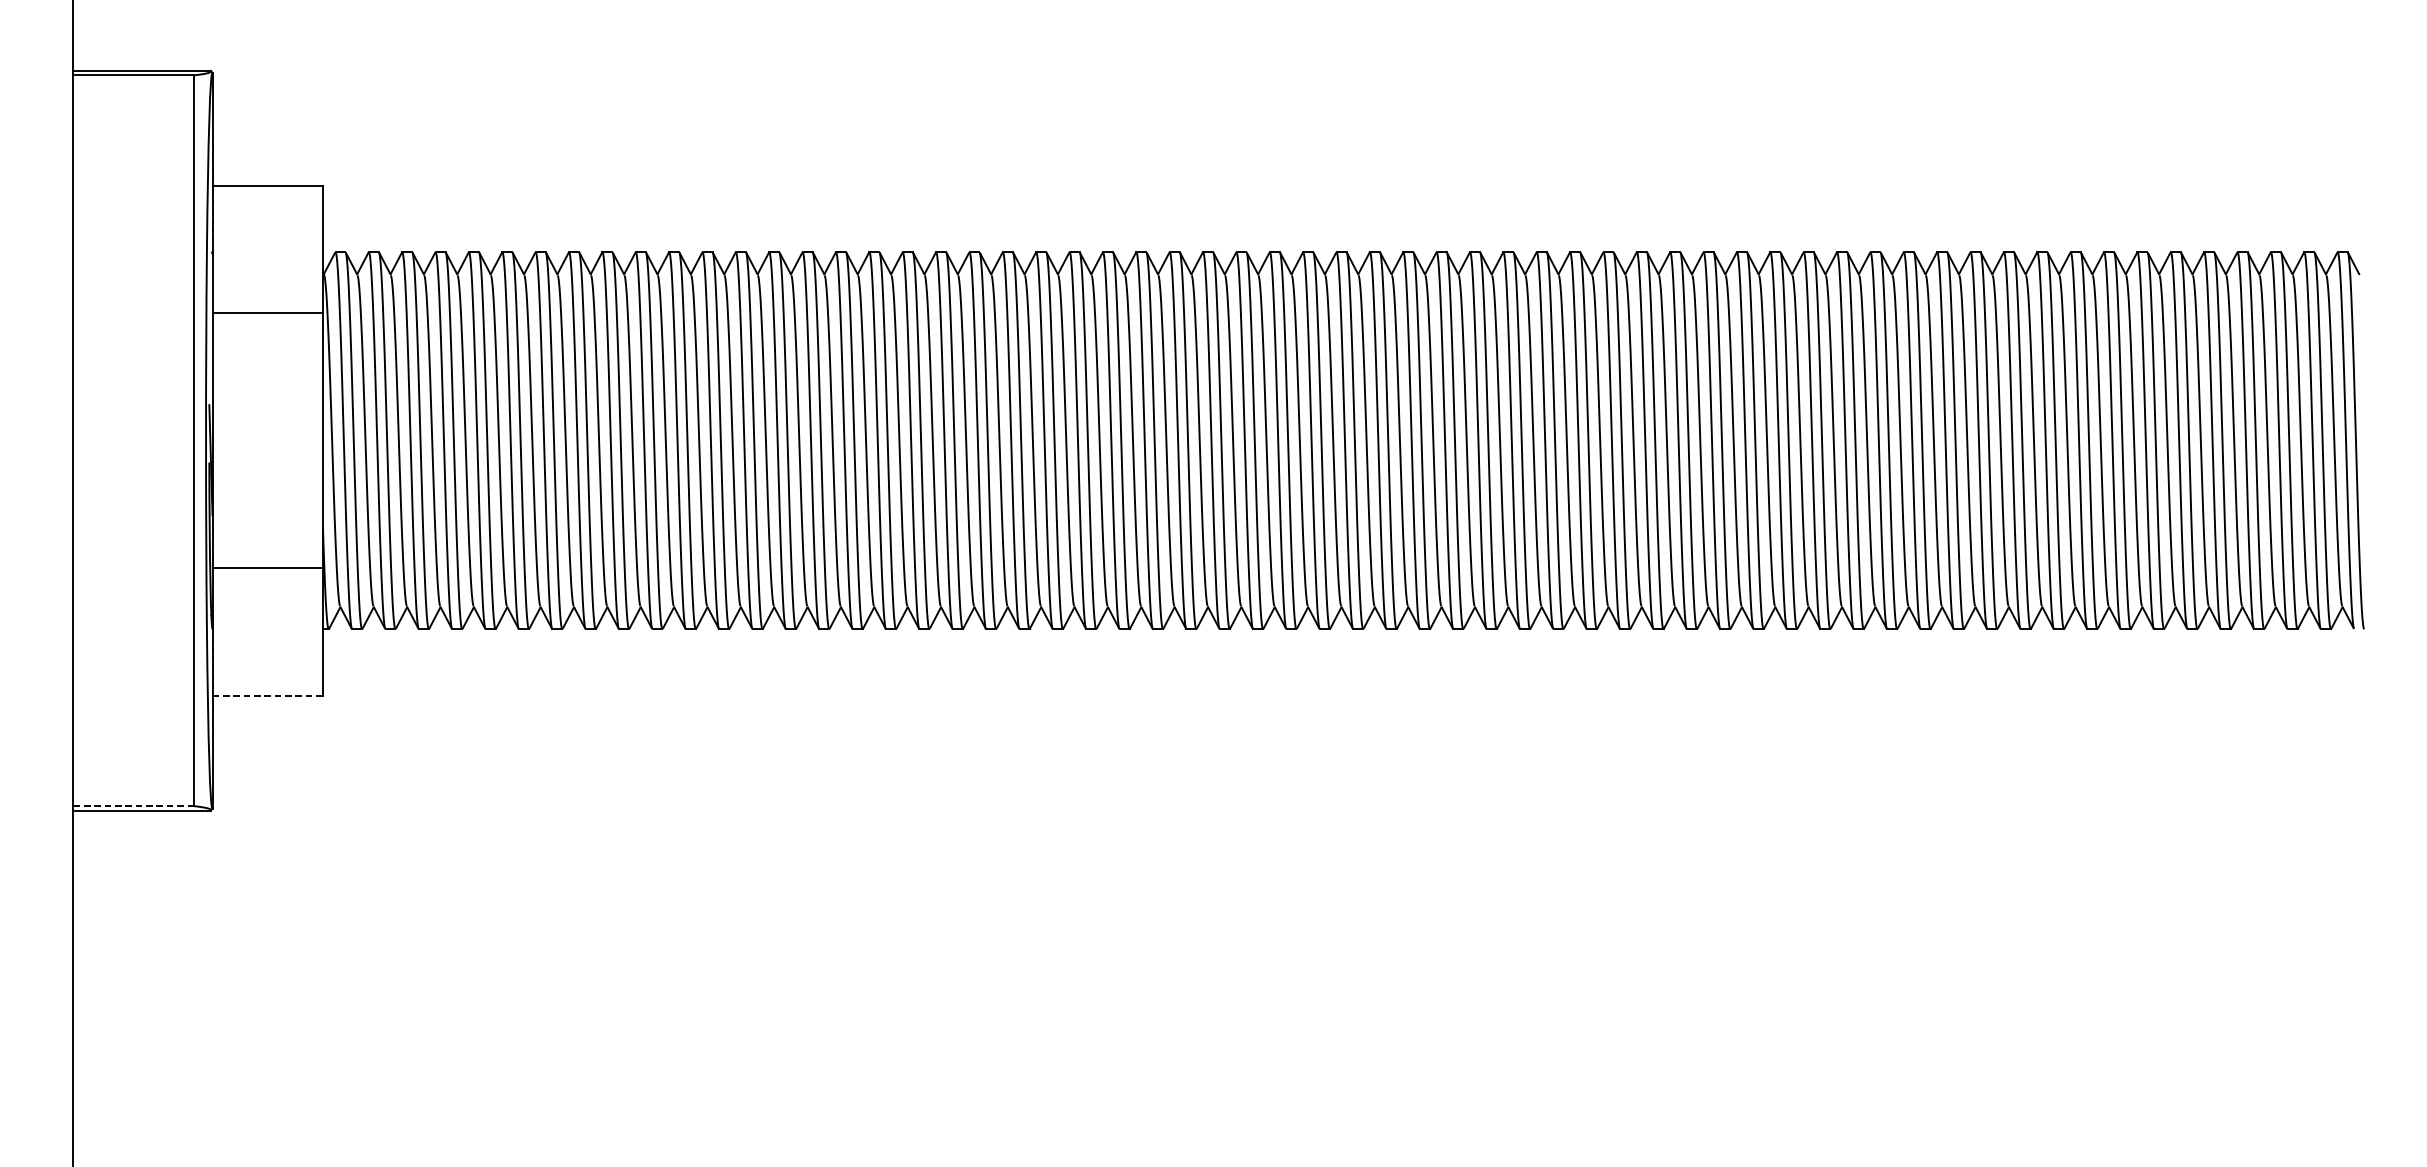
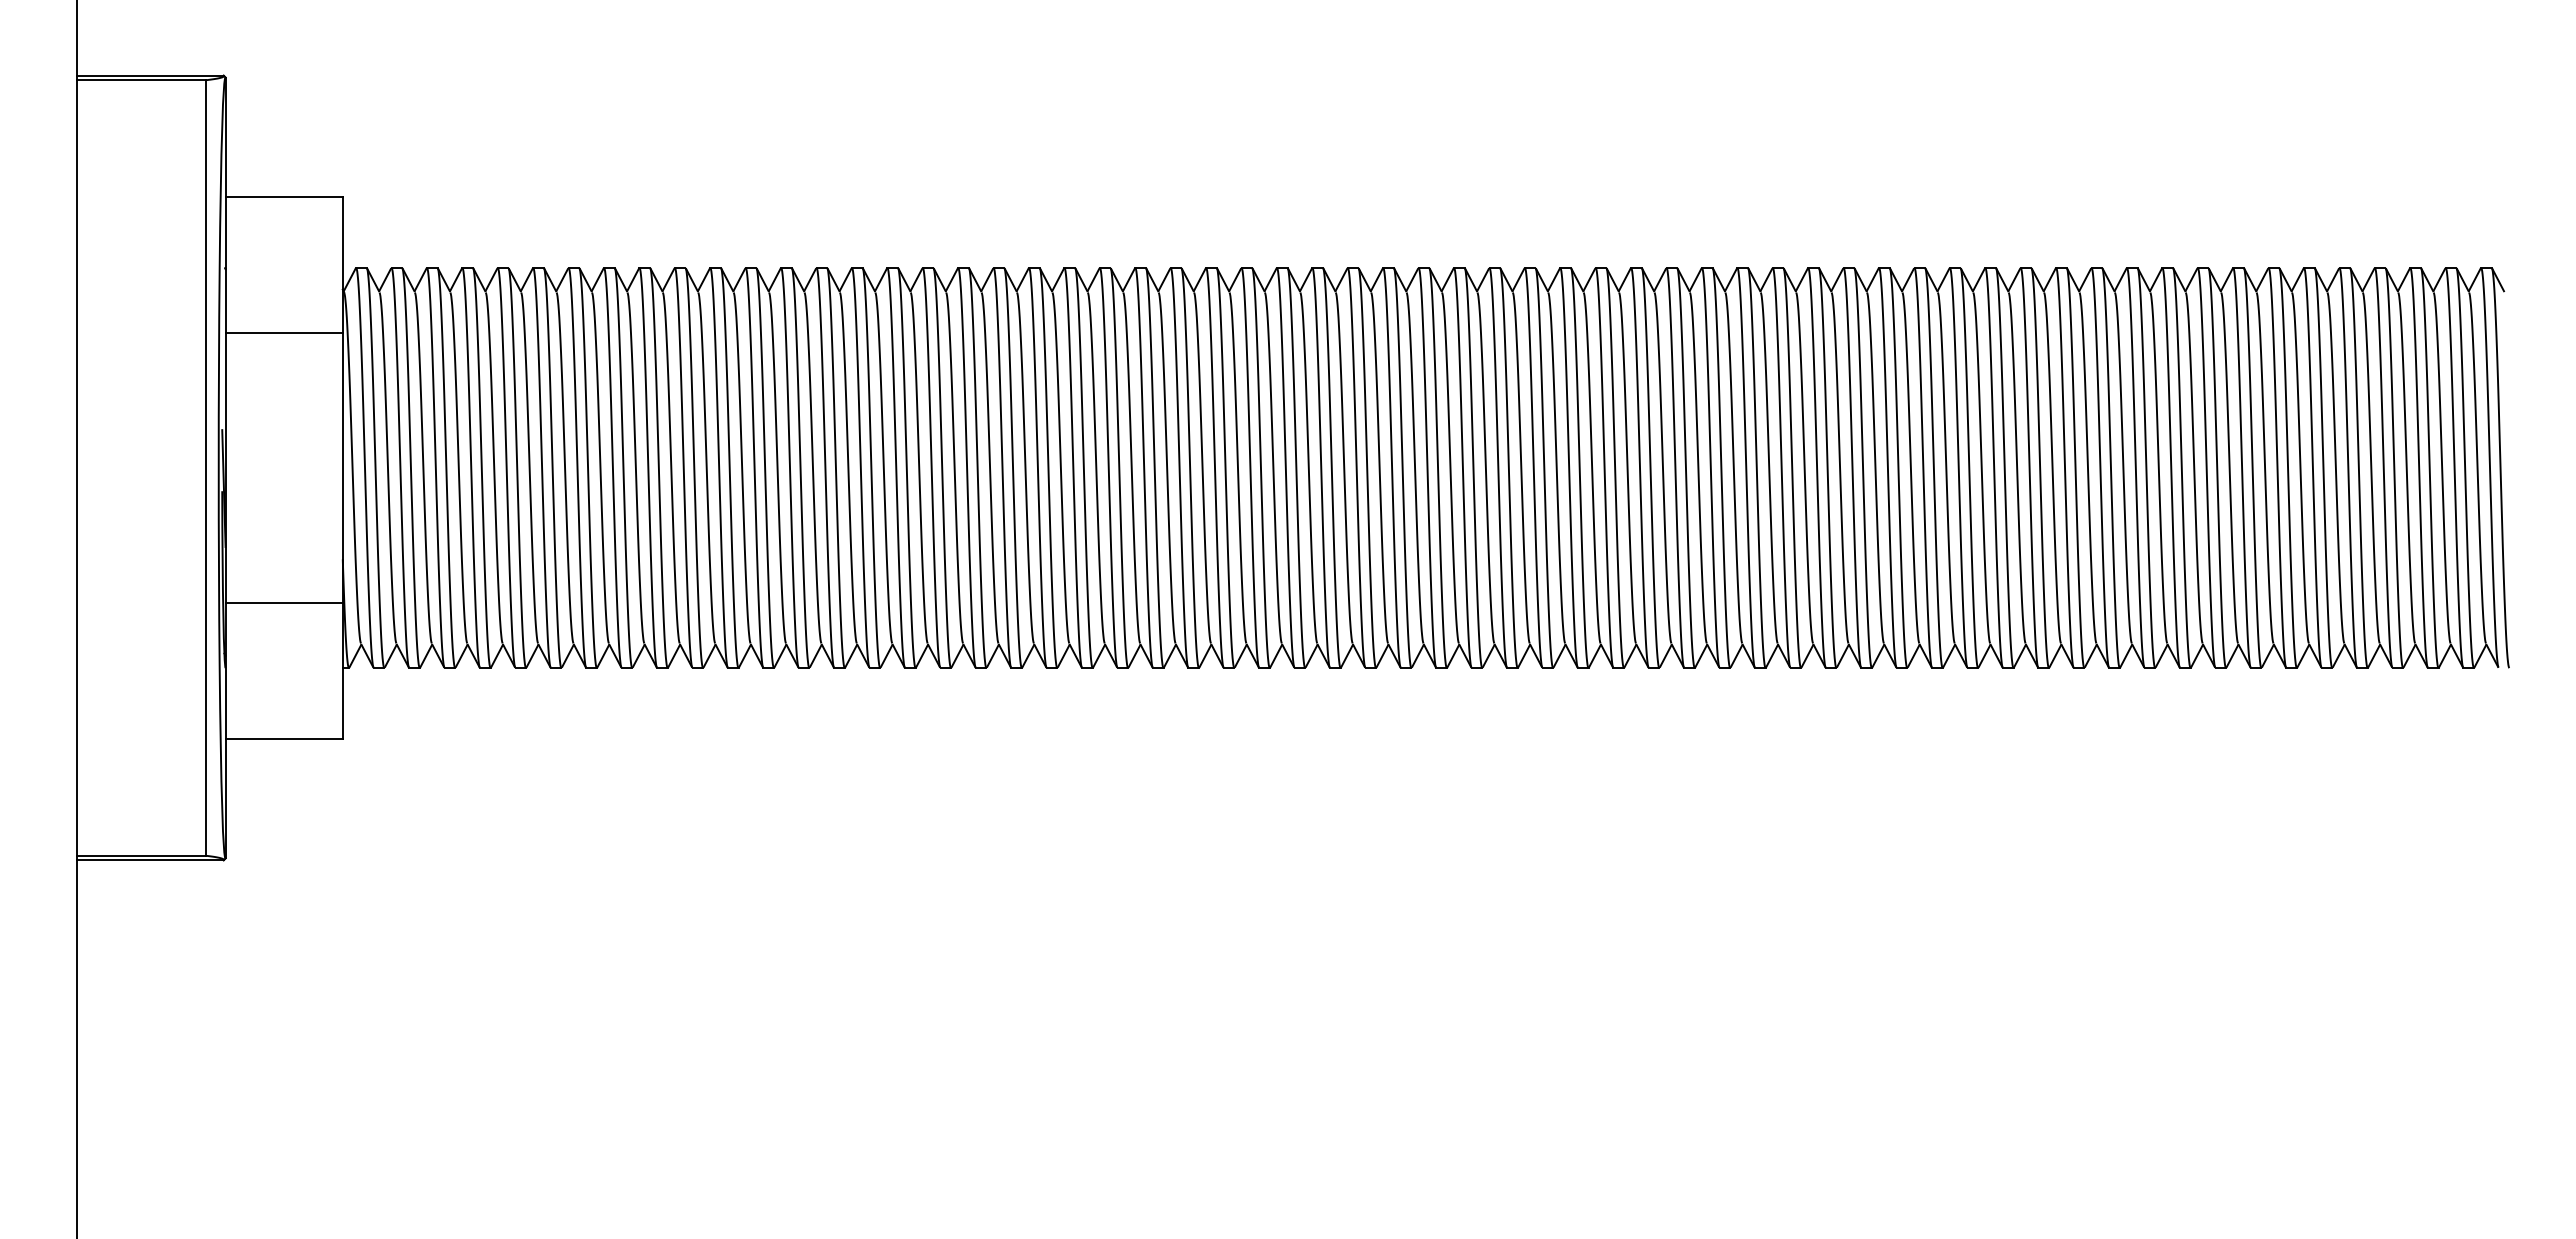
line: (268, 695) -> (284, 738), dashed -> solid
line: (133, 805) -> (141, 855), dashed -> solid

